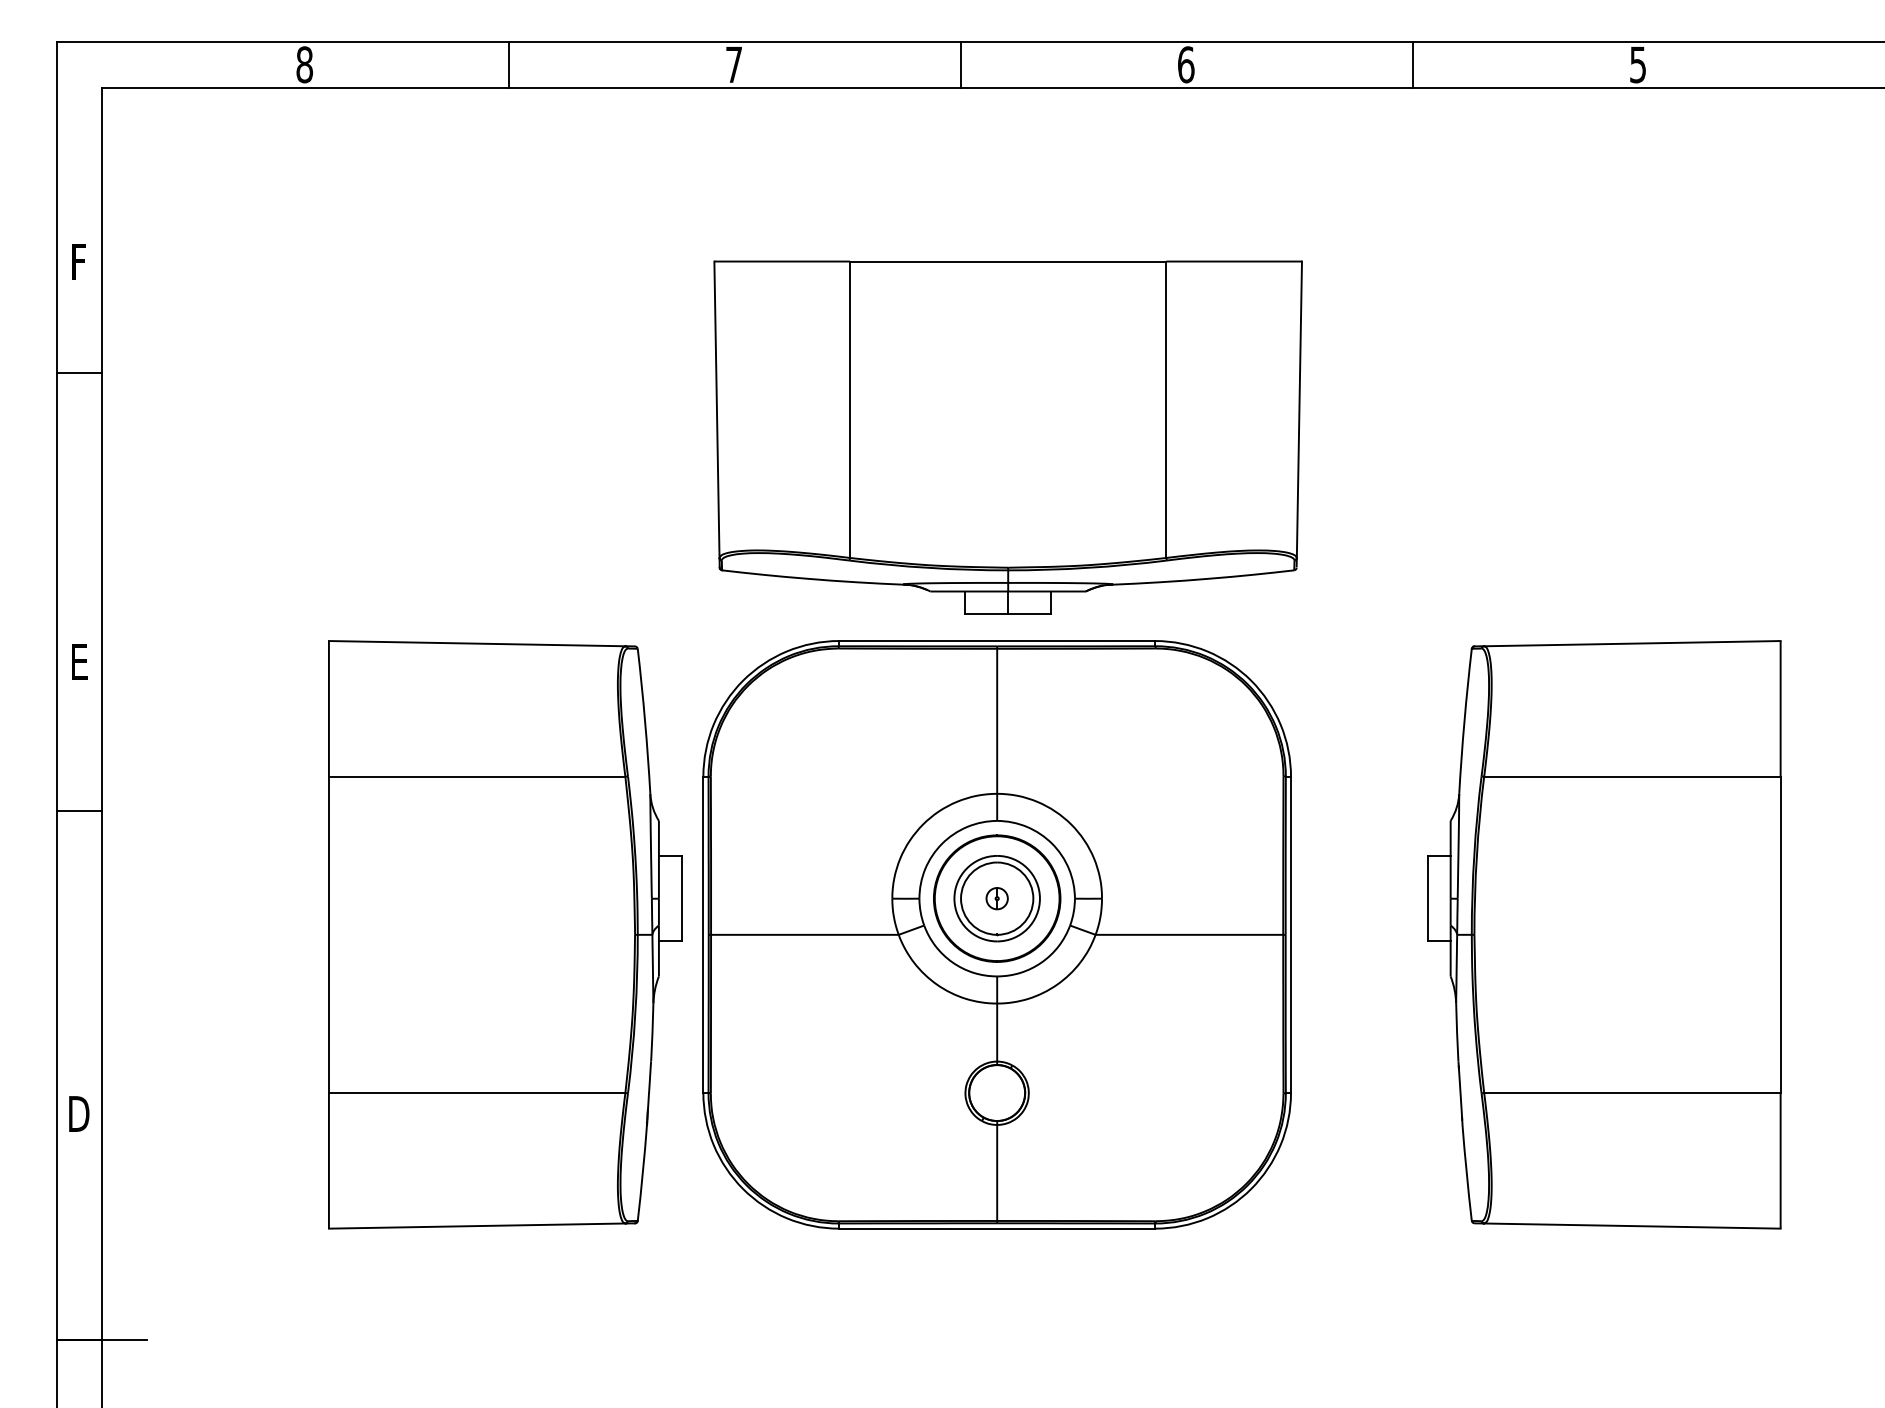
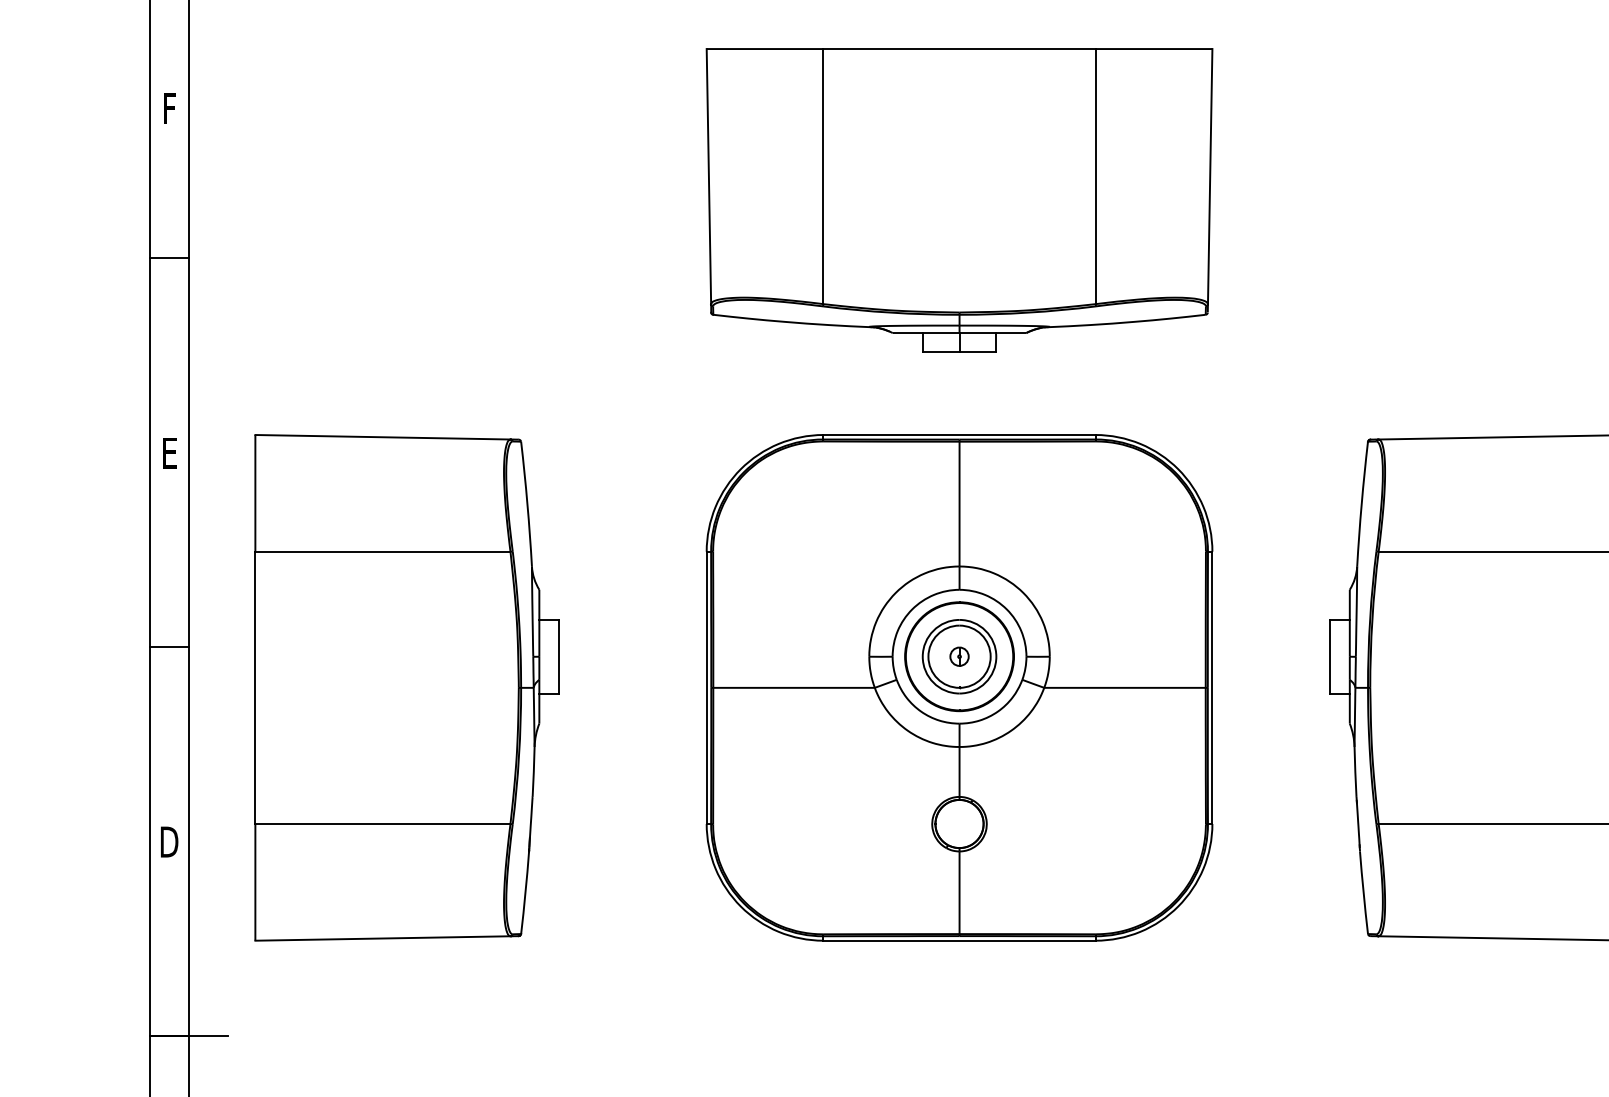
line: (78, 372) -> (168, 258), moved
part: (1007, 437) -> (958, 200), moved
line: (78, 810) -> (168, 647), moved
part: (505, 934) -> (407, 687), moved

